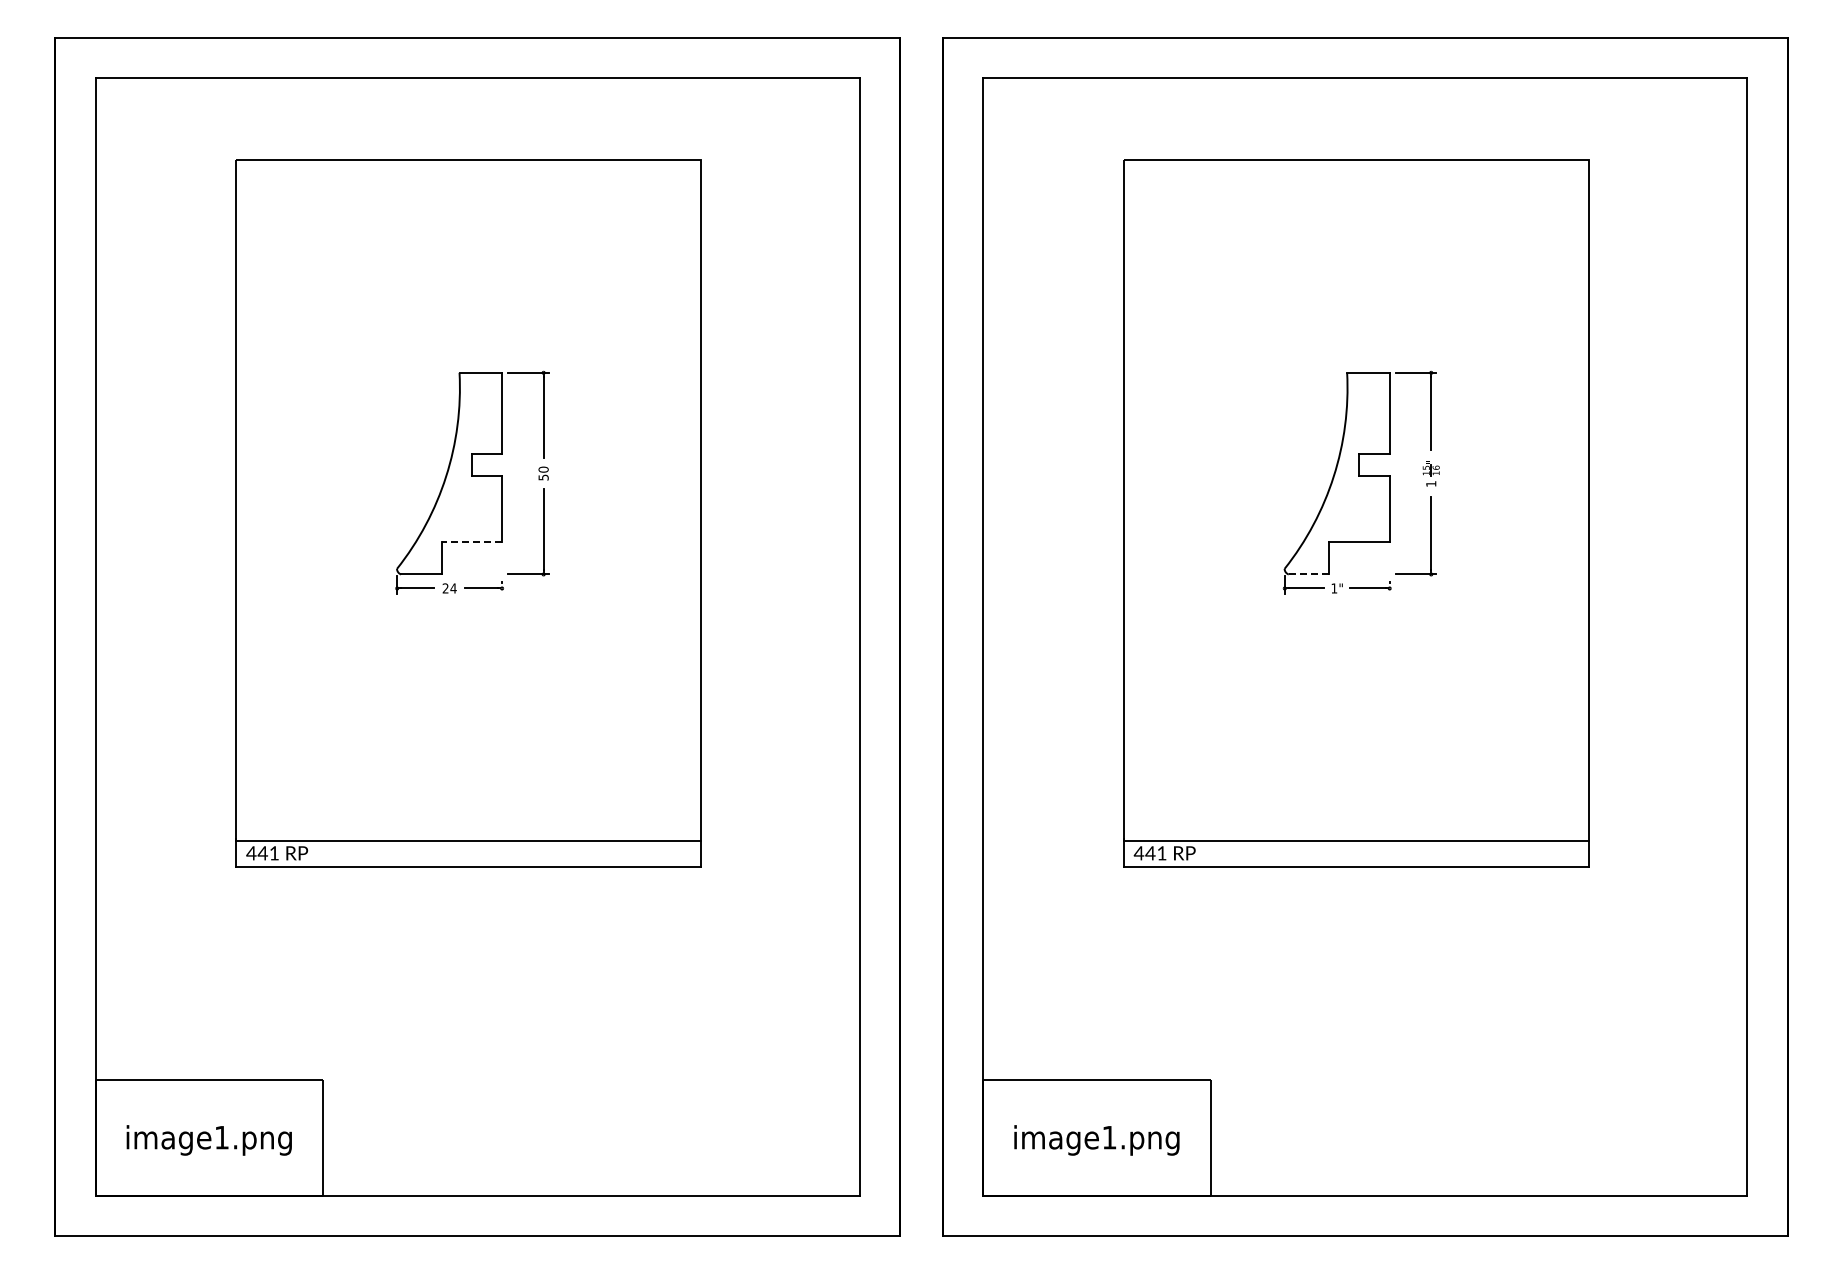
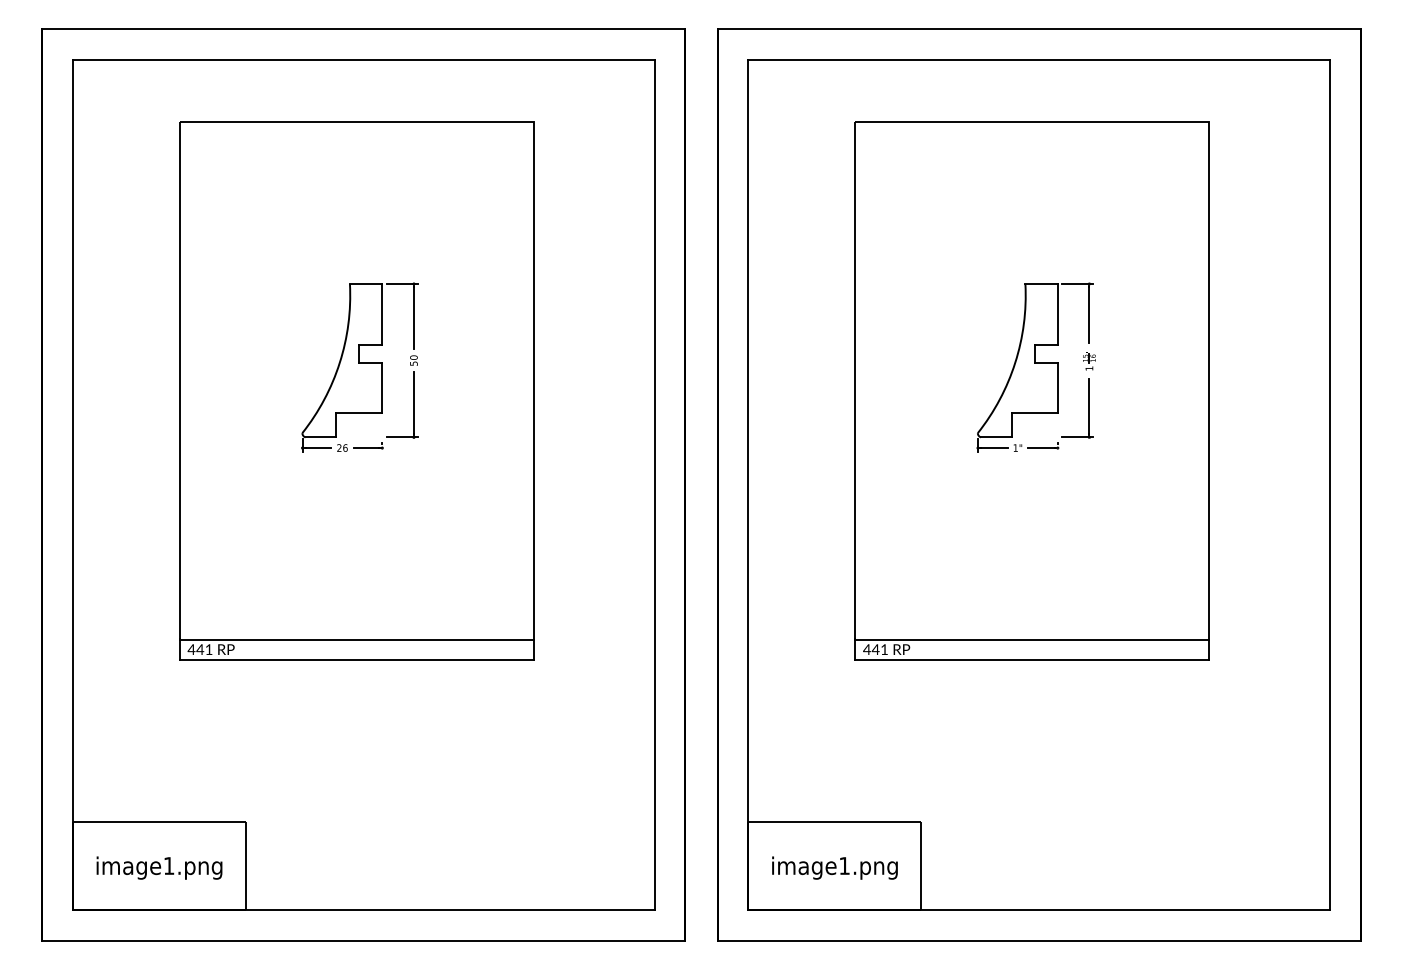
line: (471, 542) -> (359, 413), dashed -> solid
line: (1308, 574) -> (996, 437), dashed -> solid
text: (453, 588) -> (345, 448), 24 -> 26

